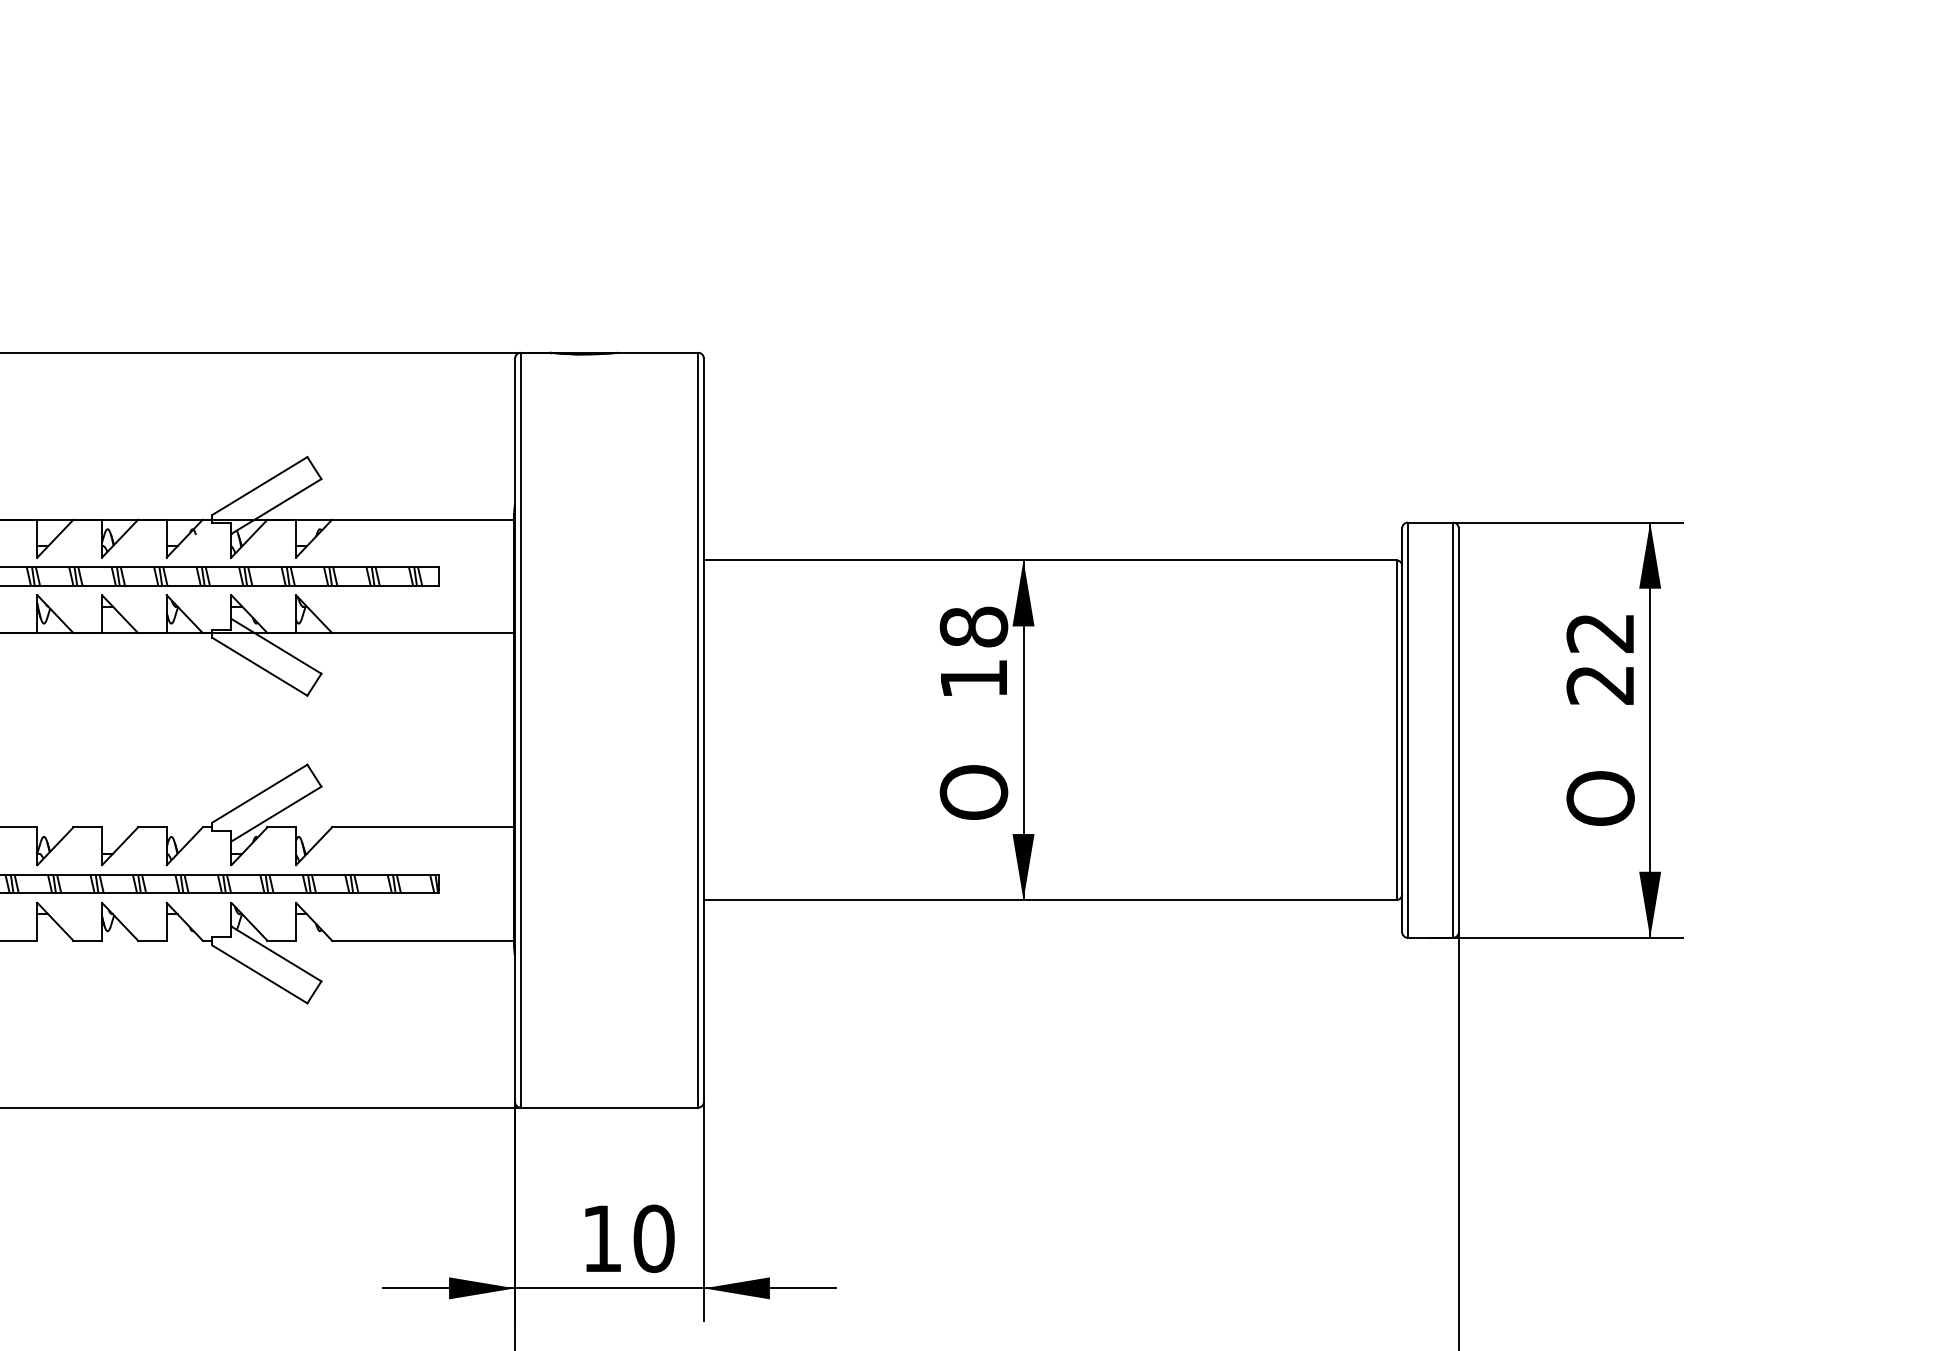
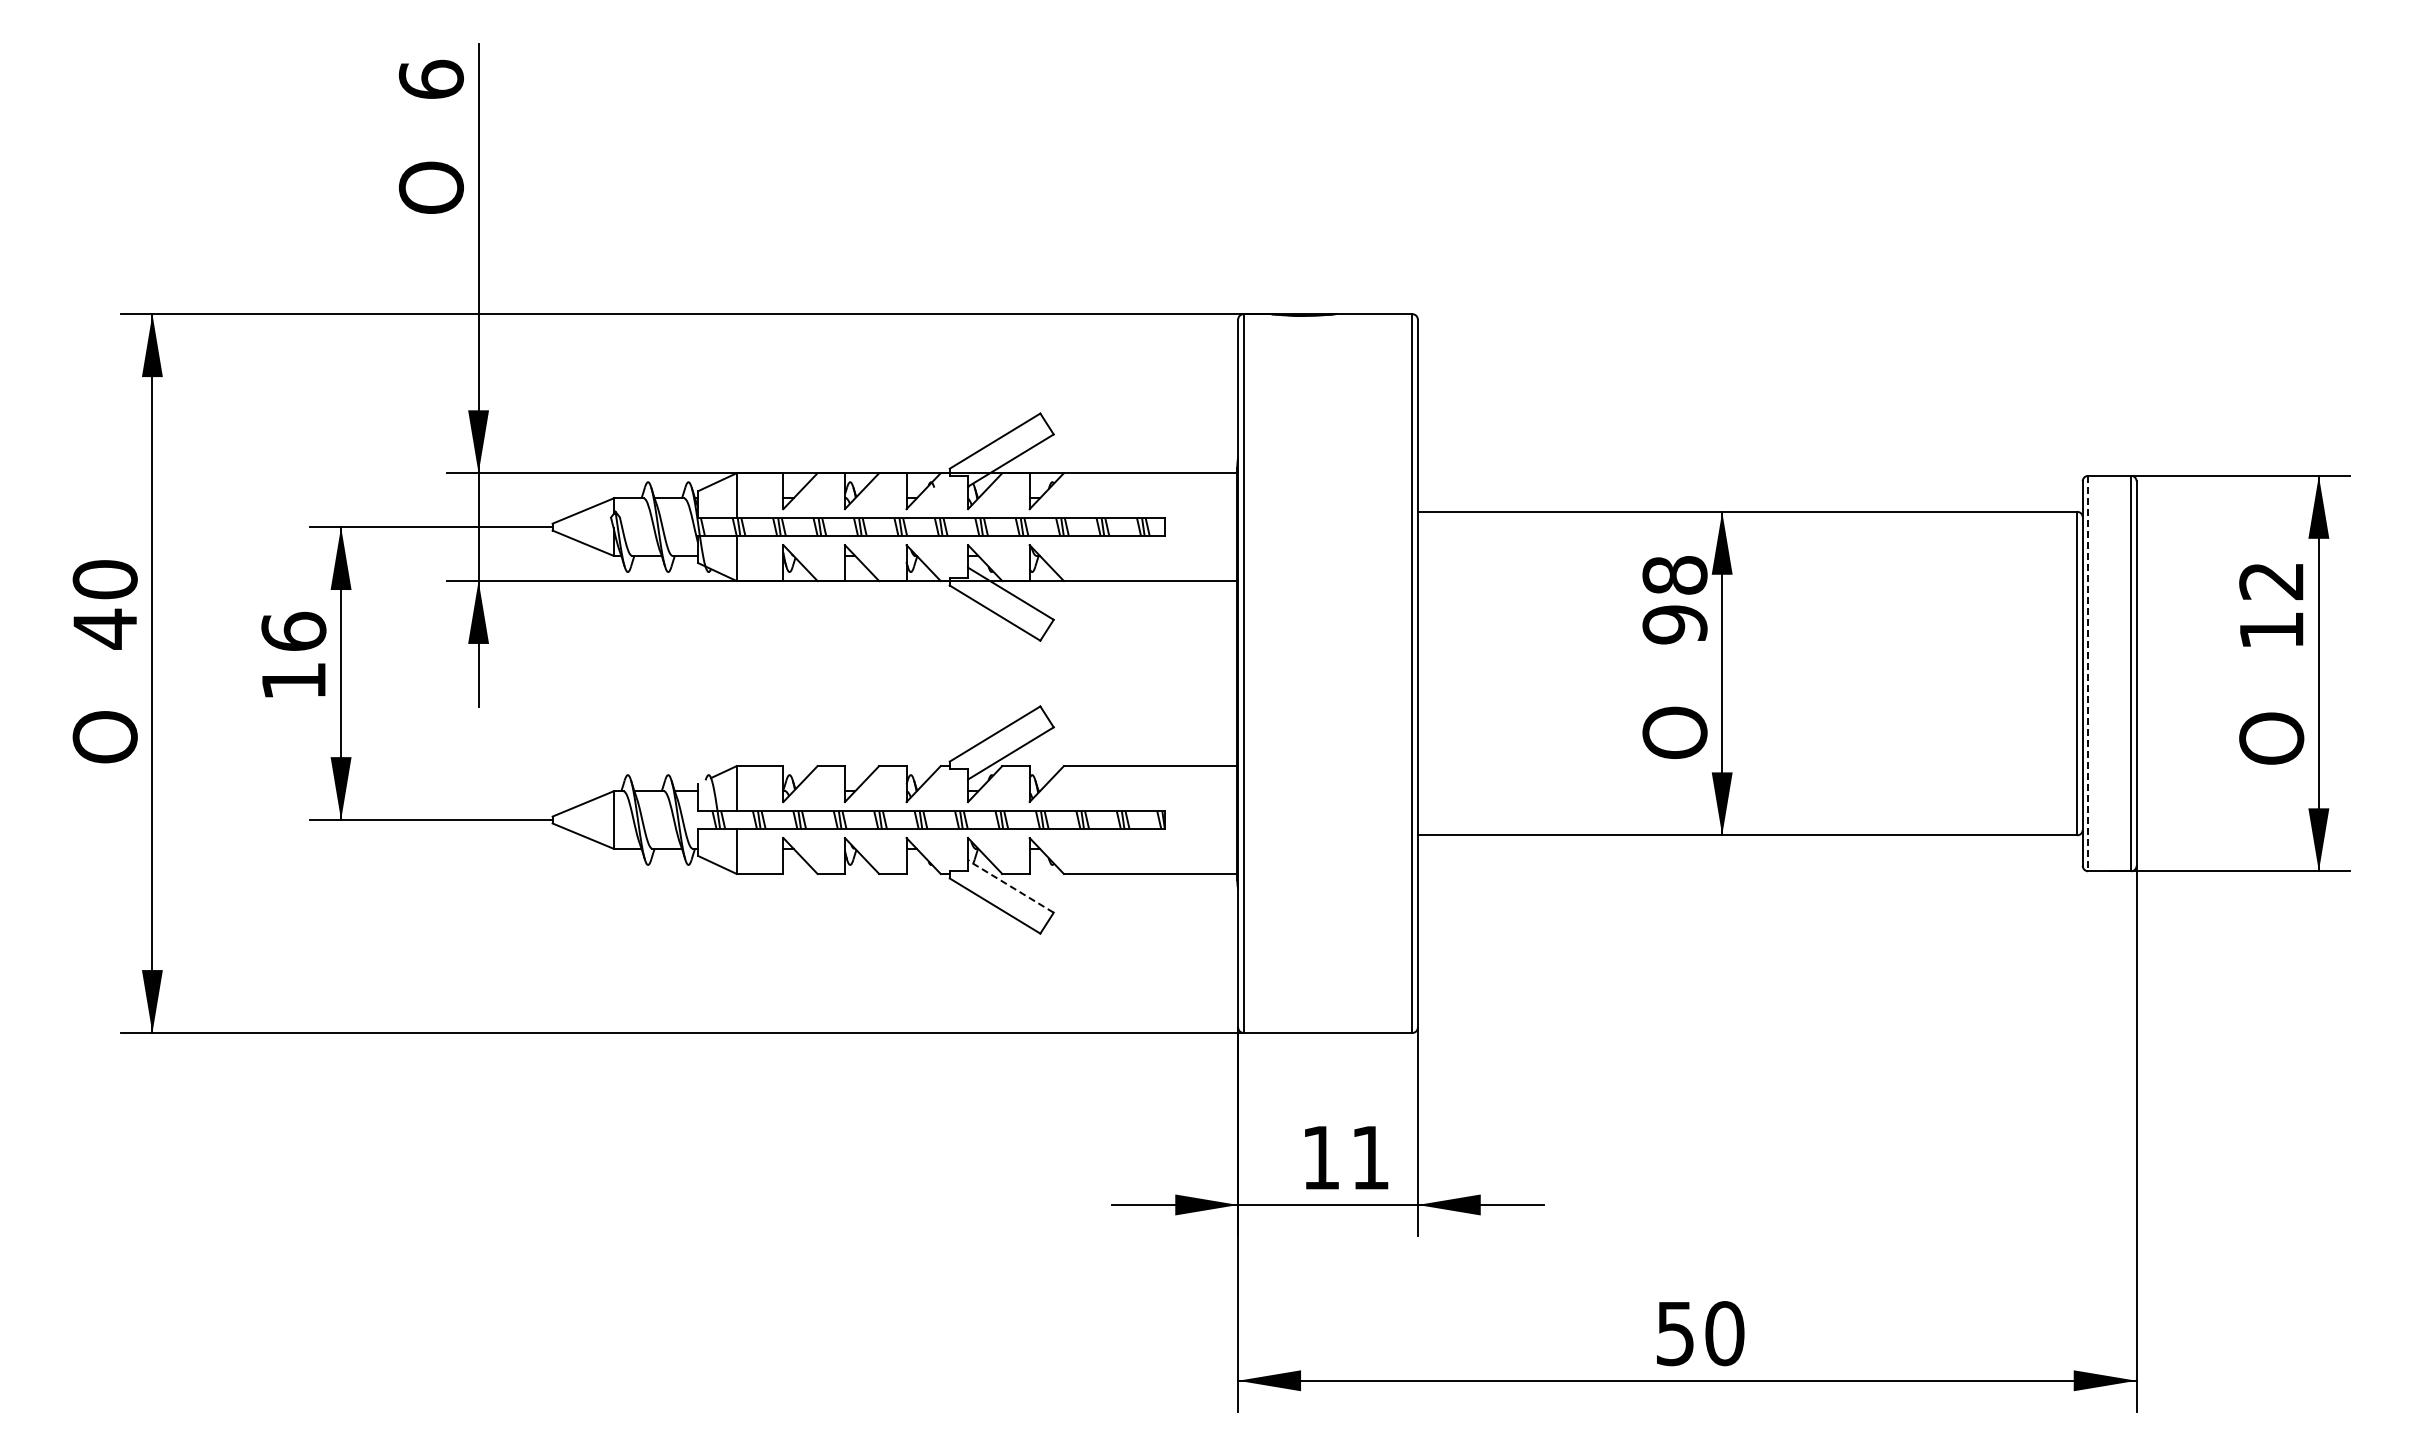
text: (973, 678) -> (1674, 624), 18 -> 98
text: (1600, 684) -> (2271, 630), 22 -> 12
line: (1408, 730) -> (2088, 673), solid -> dashed
line: (276, 953) -> (1010, 886), solid -> dashed
text: (654, 1238) -> (1370, 1157), 10 -> 11

